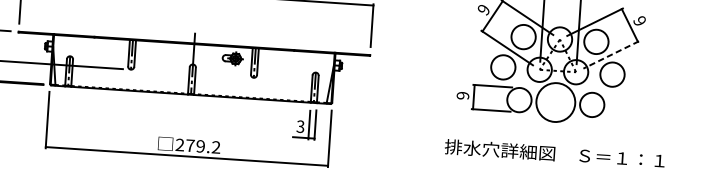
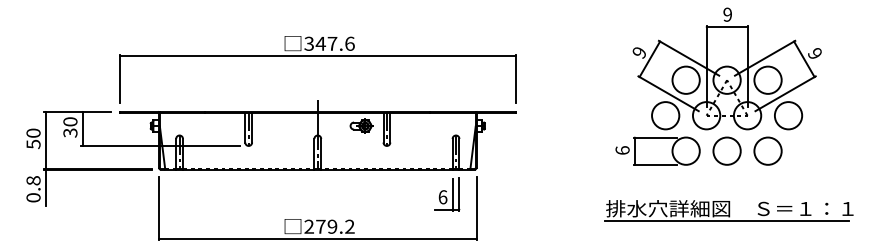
line: (611, 54) -> (785, 93), dashed -> solid
text: (462, 95) -> (622, 150), 9 -> 6
circle: (555, 101) -> (726, 150), size x0.62
text: (300, 126) -> (442, 197), 3 -> 6
line: (551, 164) -> (726, 221), added

